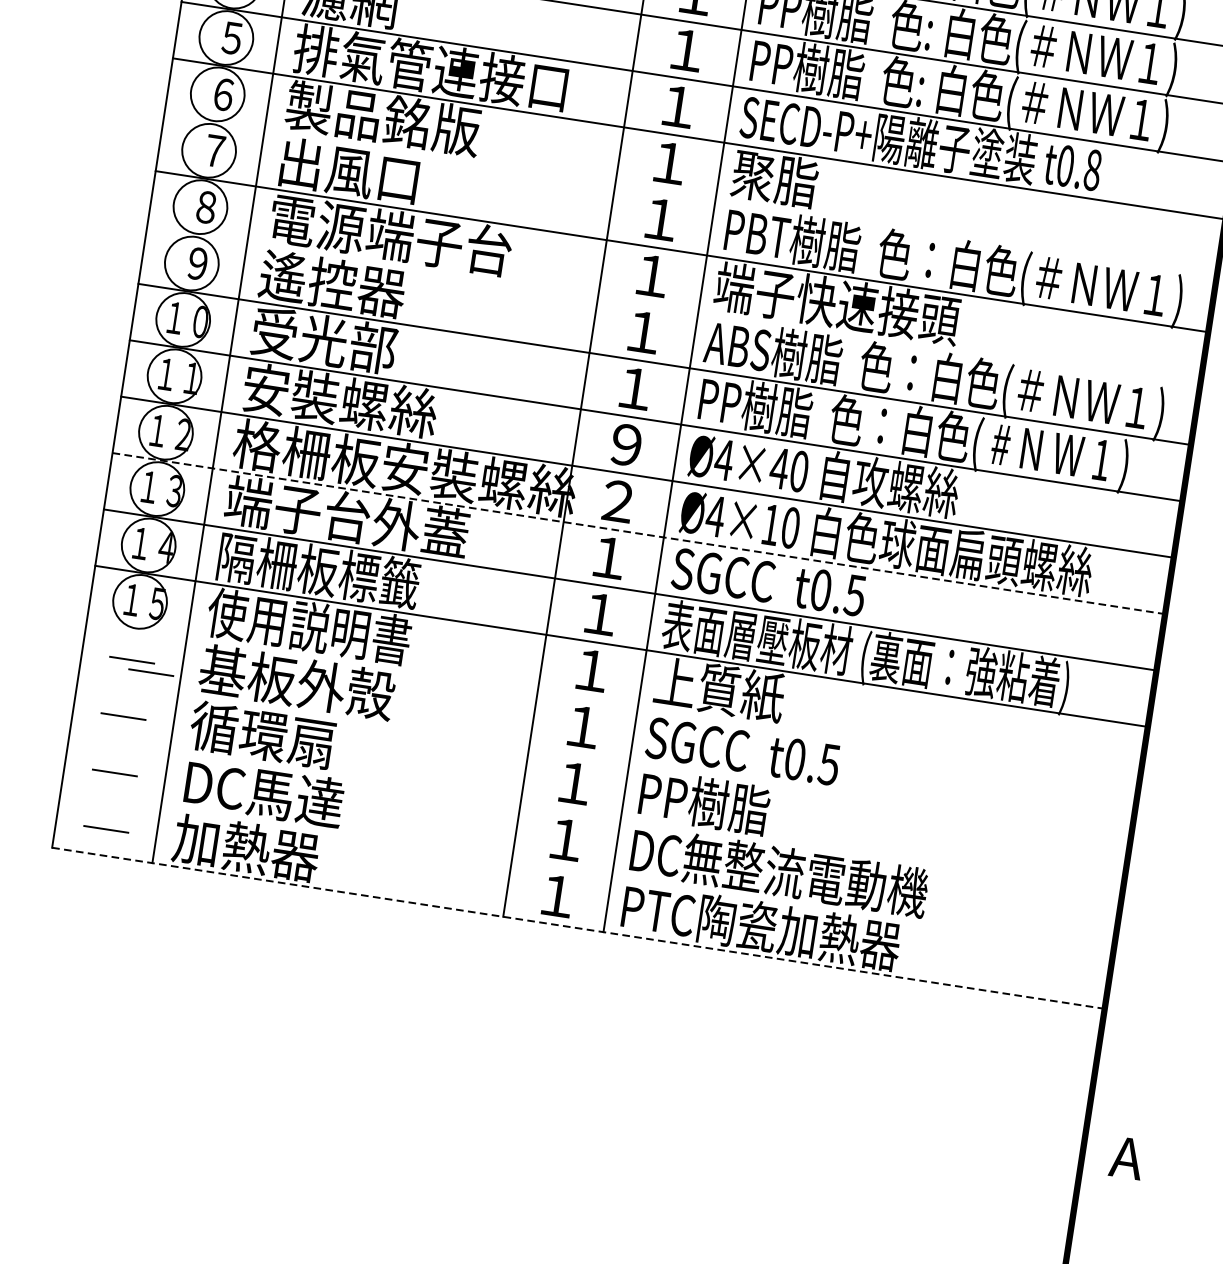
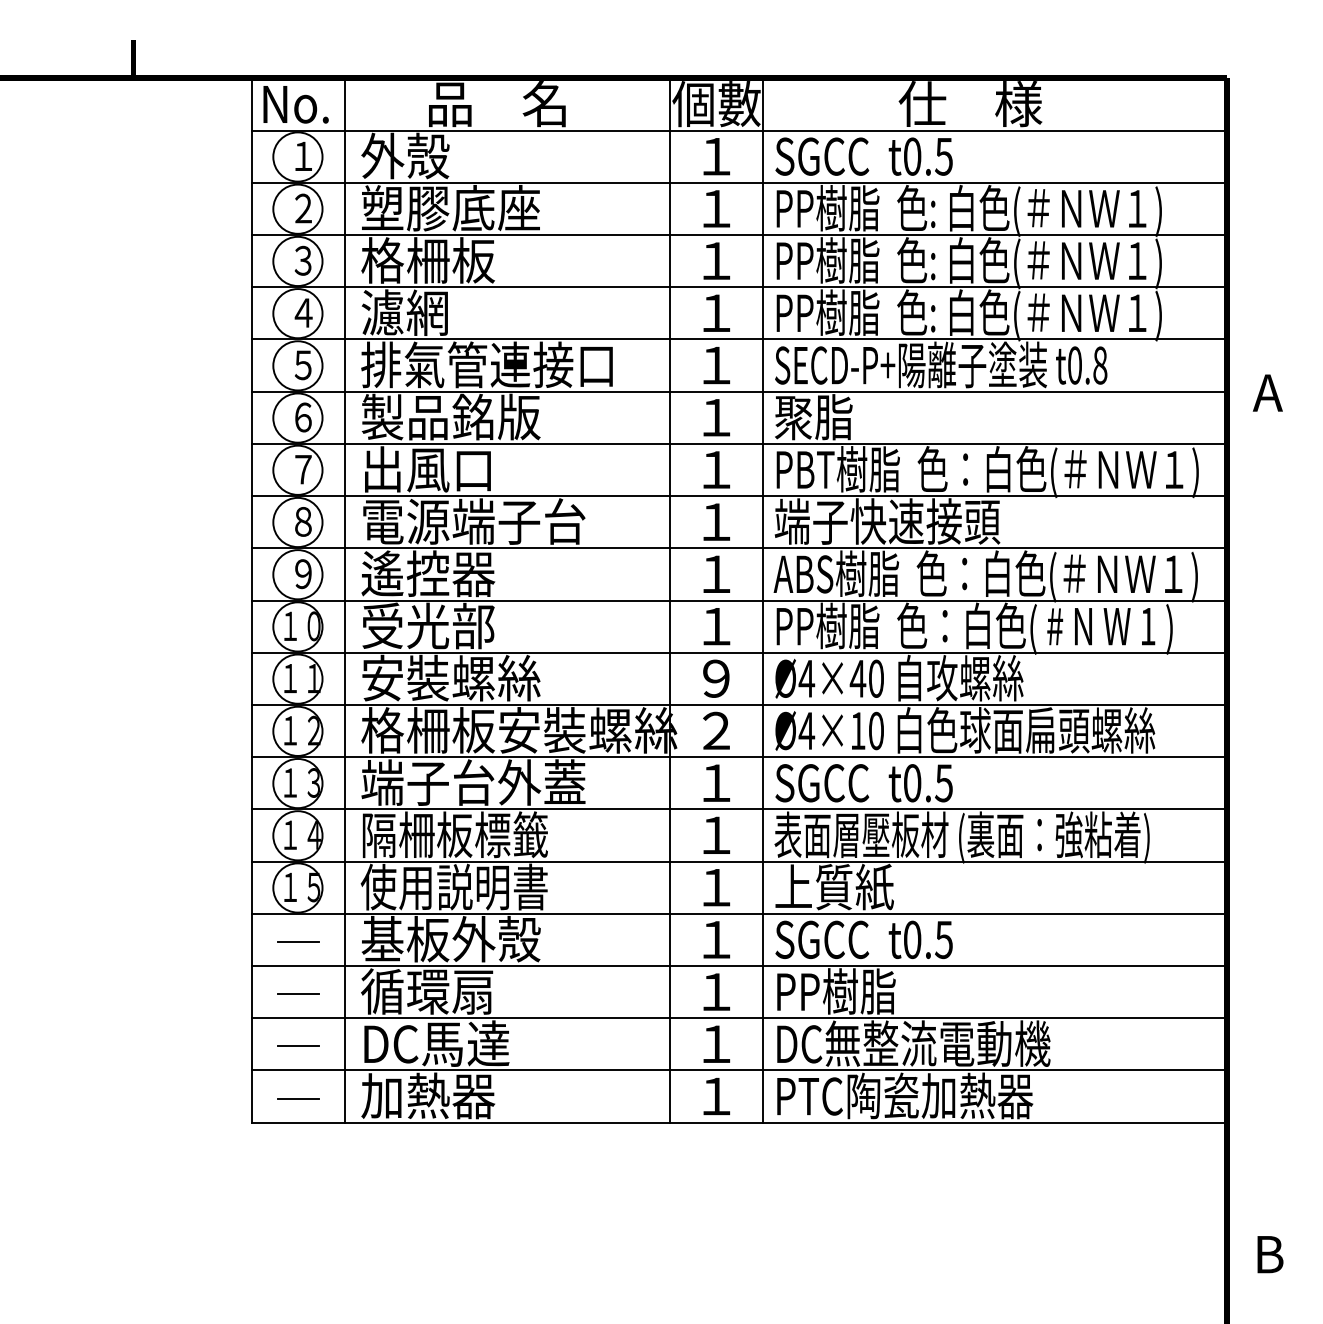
line: (690, 194) -> (739, 443), added
line: (673, 308) -> (739, 548), added
line: (639, 534) -> (740, 757), dashed -> solid
line: (150, 672) -> (317, 950), removed
line: (612, 702) -> (739, 913), added
line: (603, 759) -> (739, 966), added
line: (595, 815) -> (739, 1018), added
line: (586, 871) -> (739, 1070), added
line: (579, 928) -> (740, 1122), dashed -> solid
text: (1127, 1158) -> (1268, 1254), A -> B

